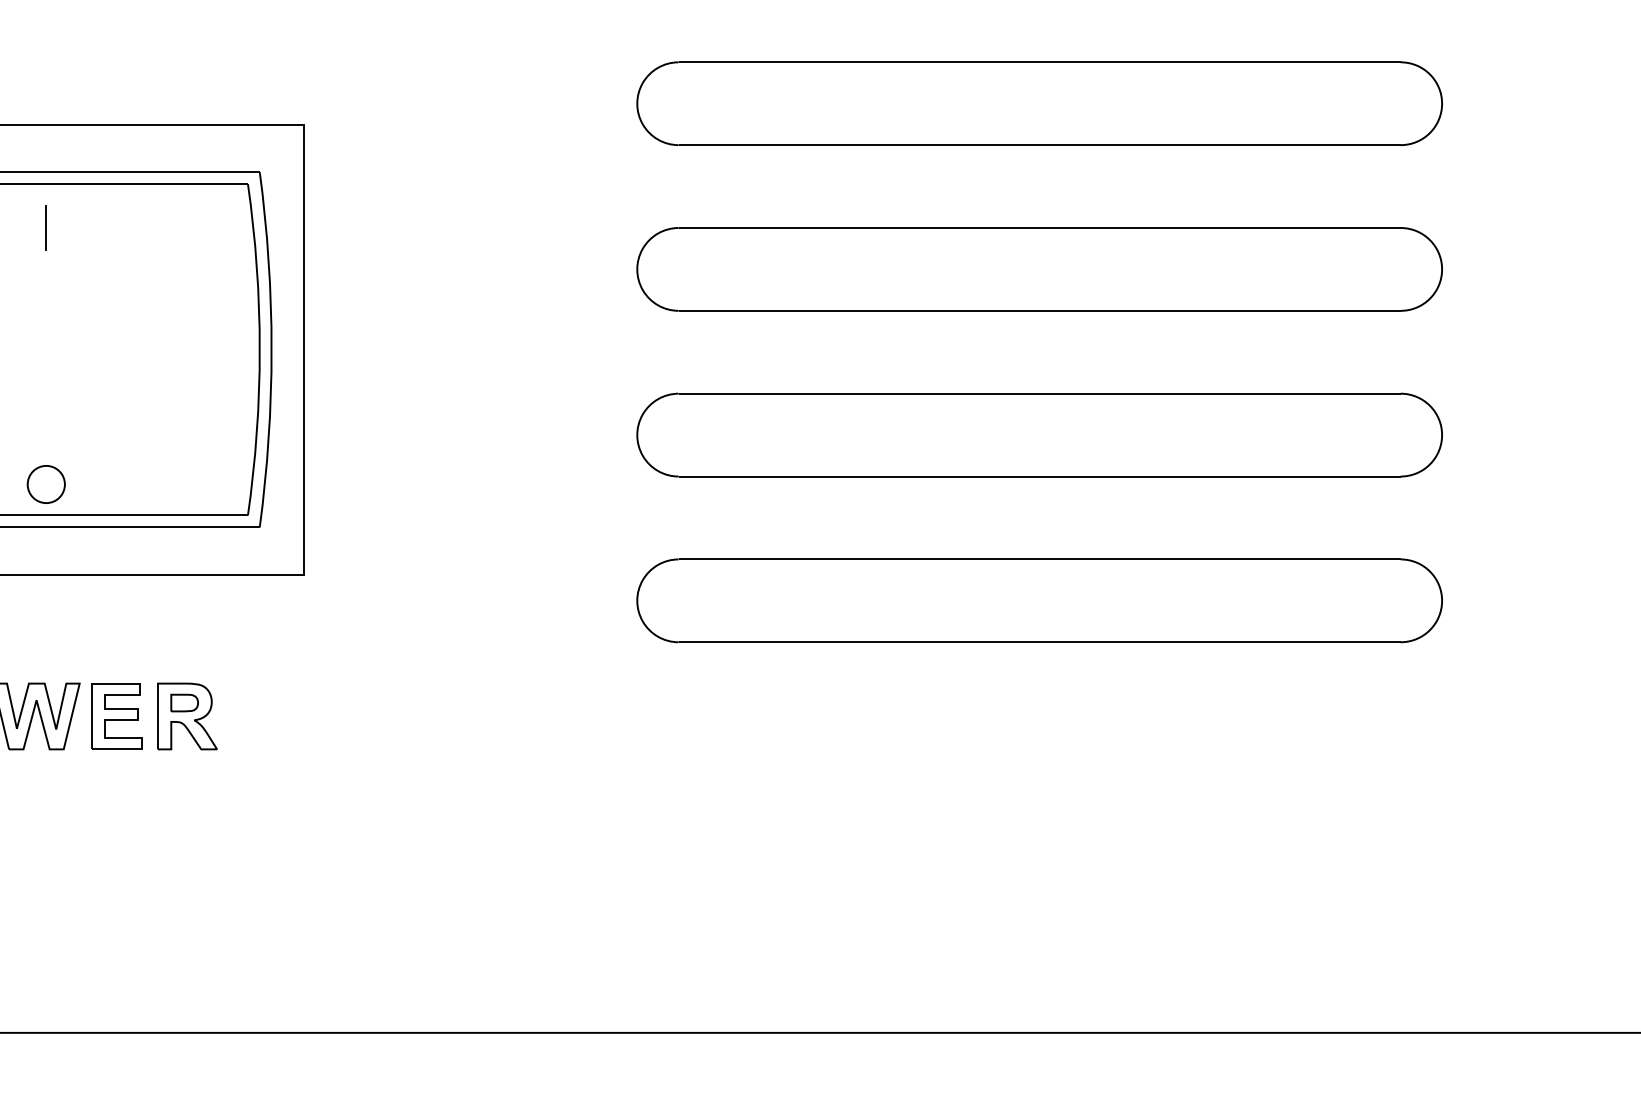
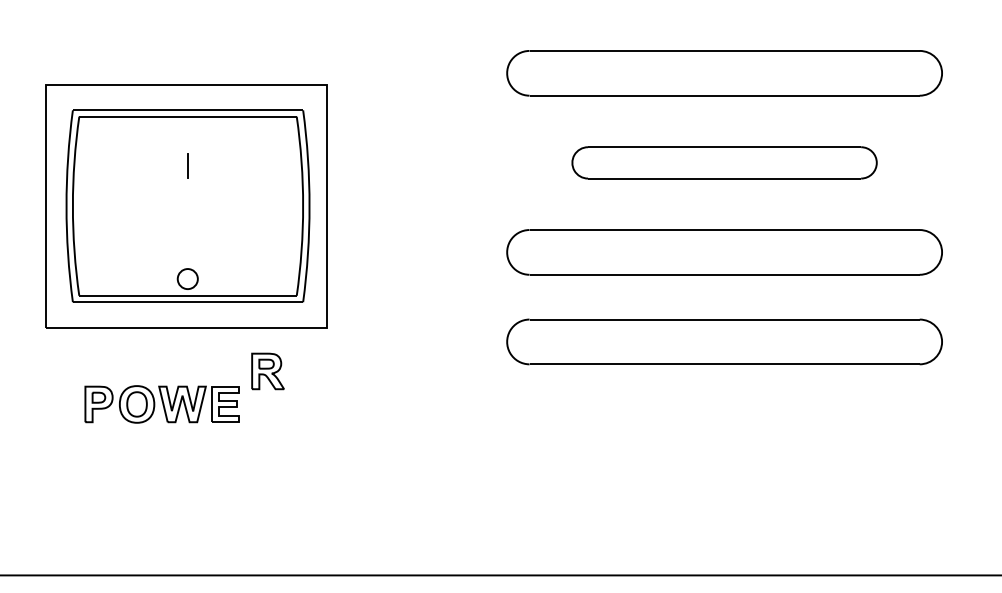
line: (45, 226) -> (187, 165), moved
part: (1039, 268) -> (724, 162), size x0.7
part: (186, 716) -> (267, 371), moved

